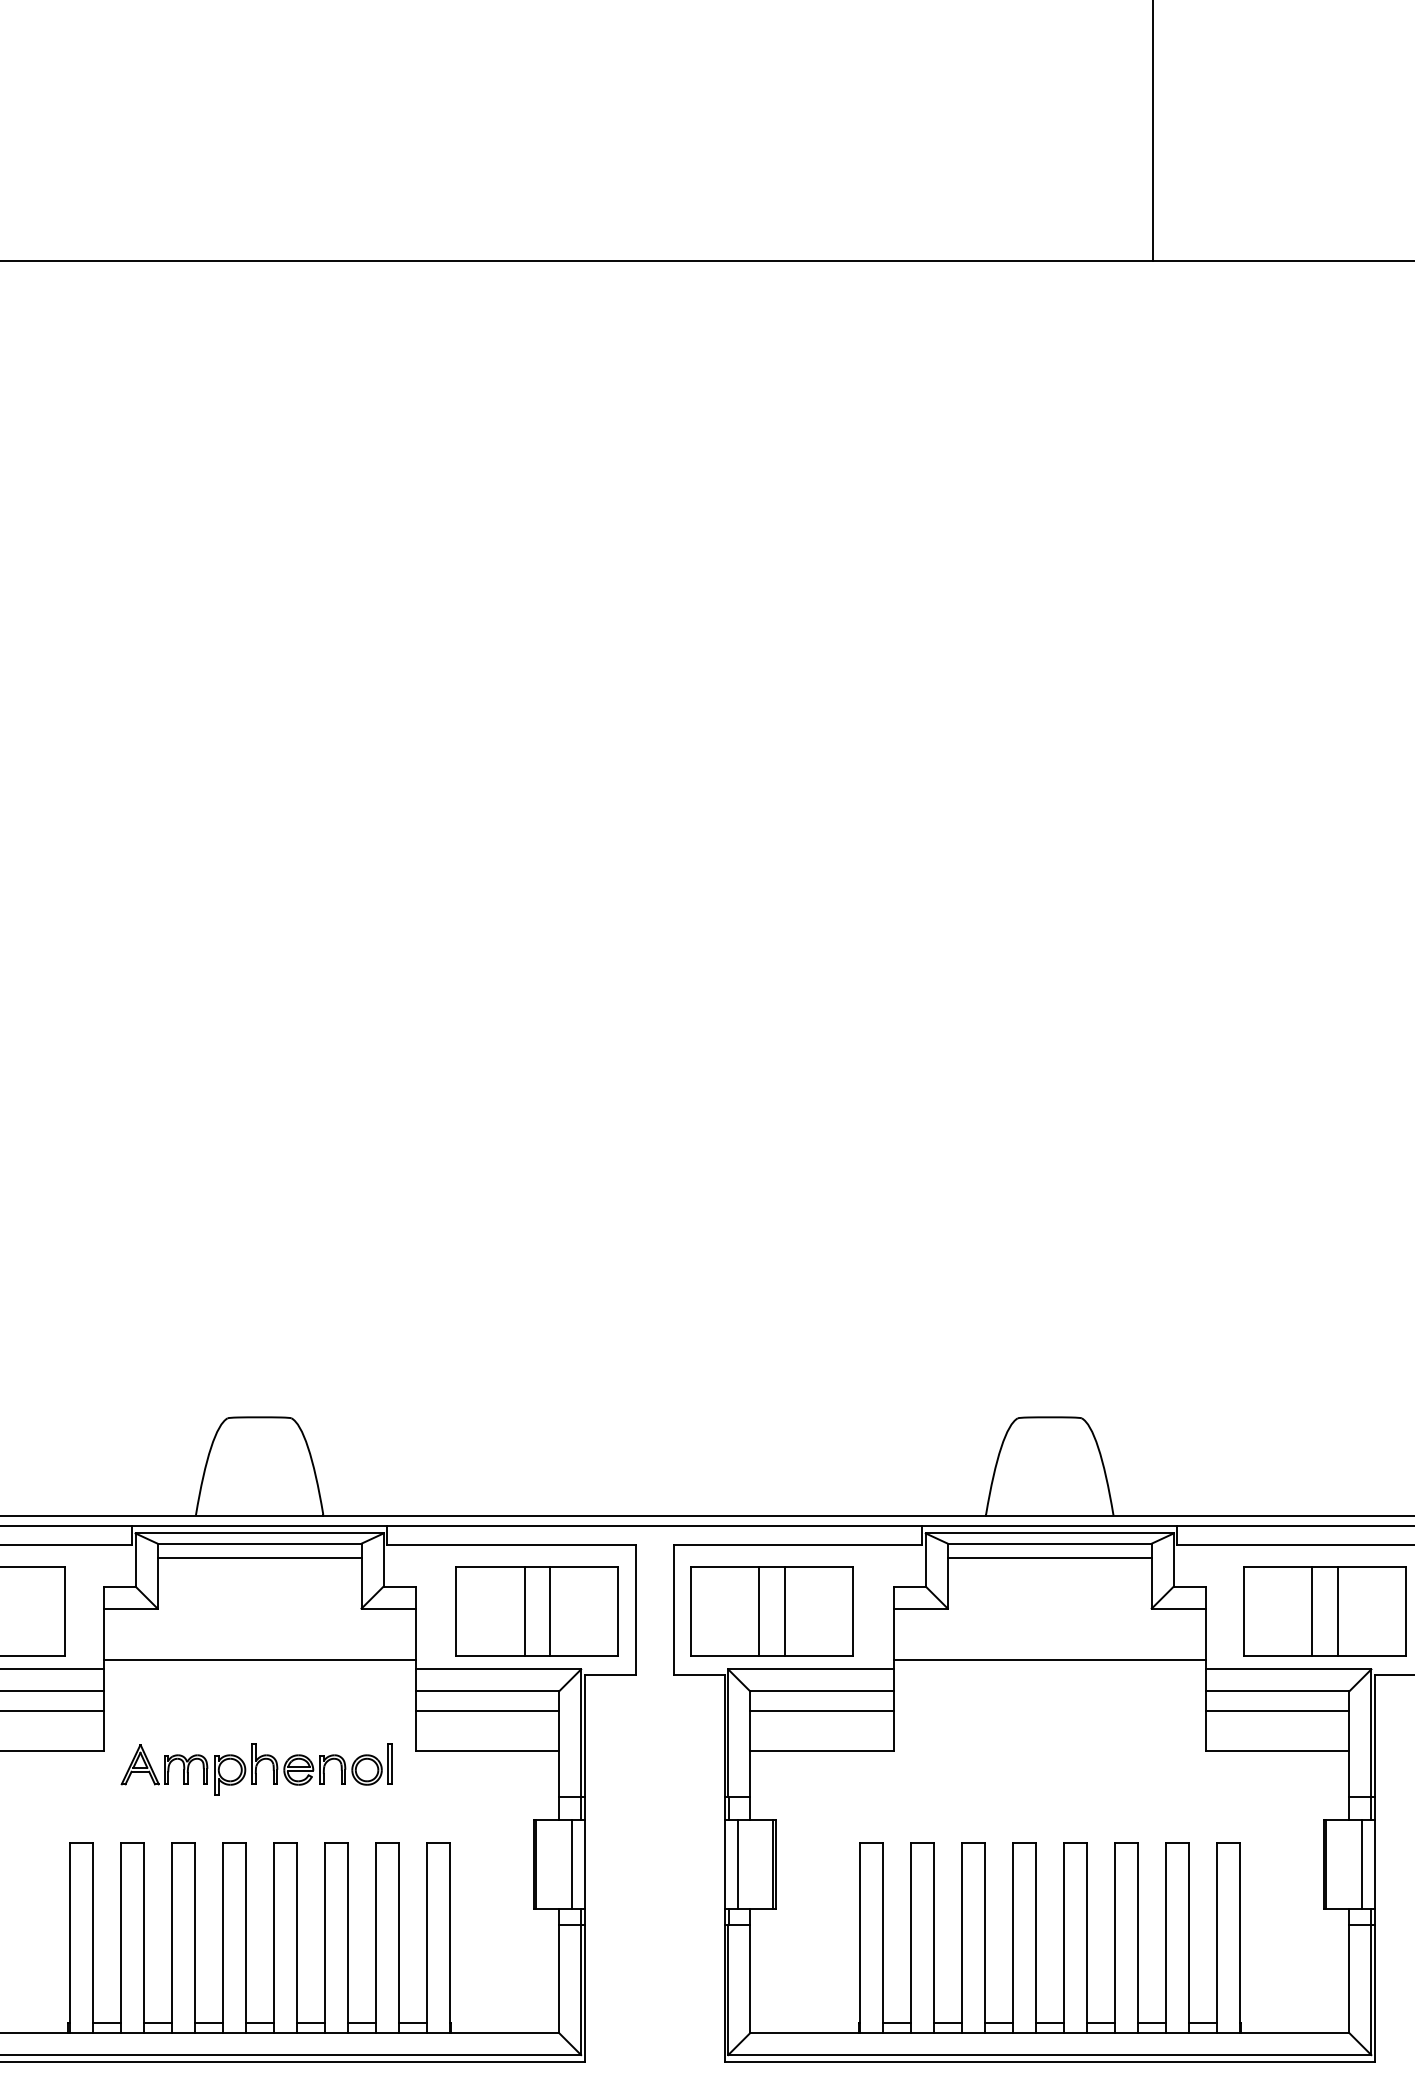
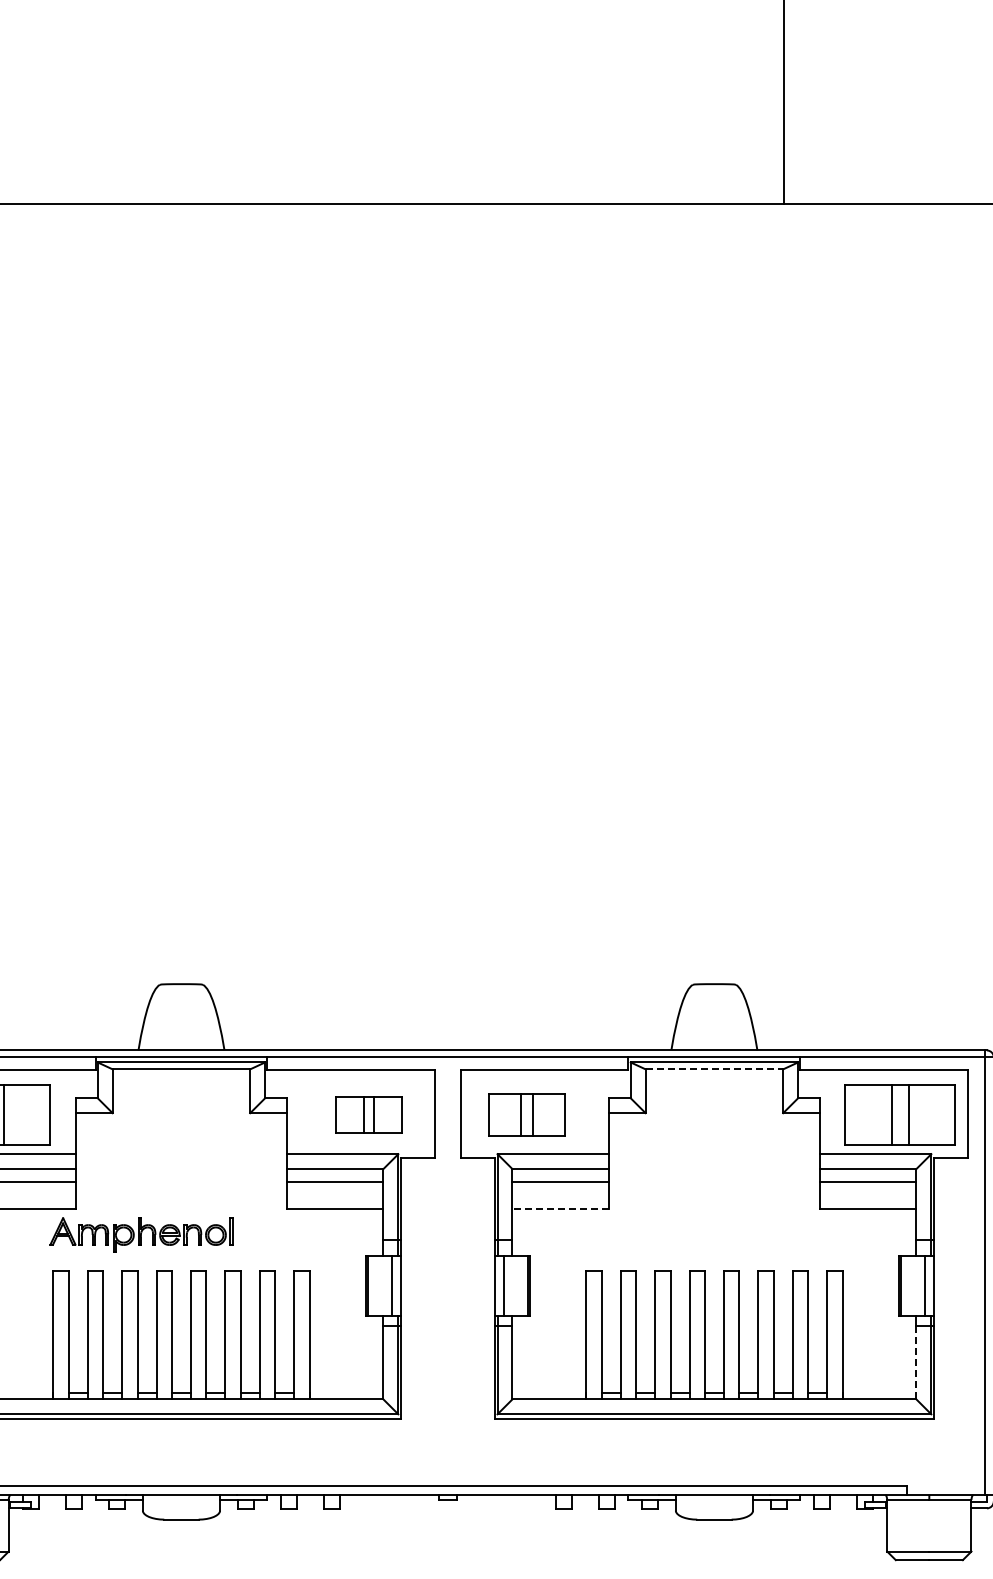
line: (1049, 1543) -> (714, 1069), solid -> dashed
line: (259, 1557) -> (181, 1078), removed
line: (1049, 1557) -> (714, 1078), removed
part: (536, 1610) -> (368, 1114), size x0.6
part: (771, 1610) -> (526, 1114), size x0.7
line: (259, 1659) -> (181, 1147), removed
line: (1049, 1659) -> (714, 1147), removed
line: (821, 1751) -> (560, 1209), solid -> dashed
part: (256, 1769) -> (141, 1234), moved
line: (1349, 1978) -> (916, 1362), solid -> dashed

